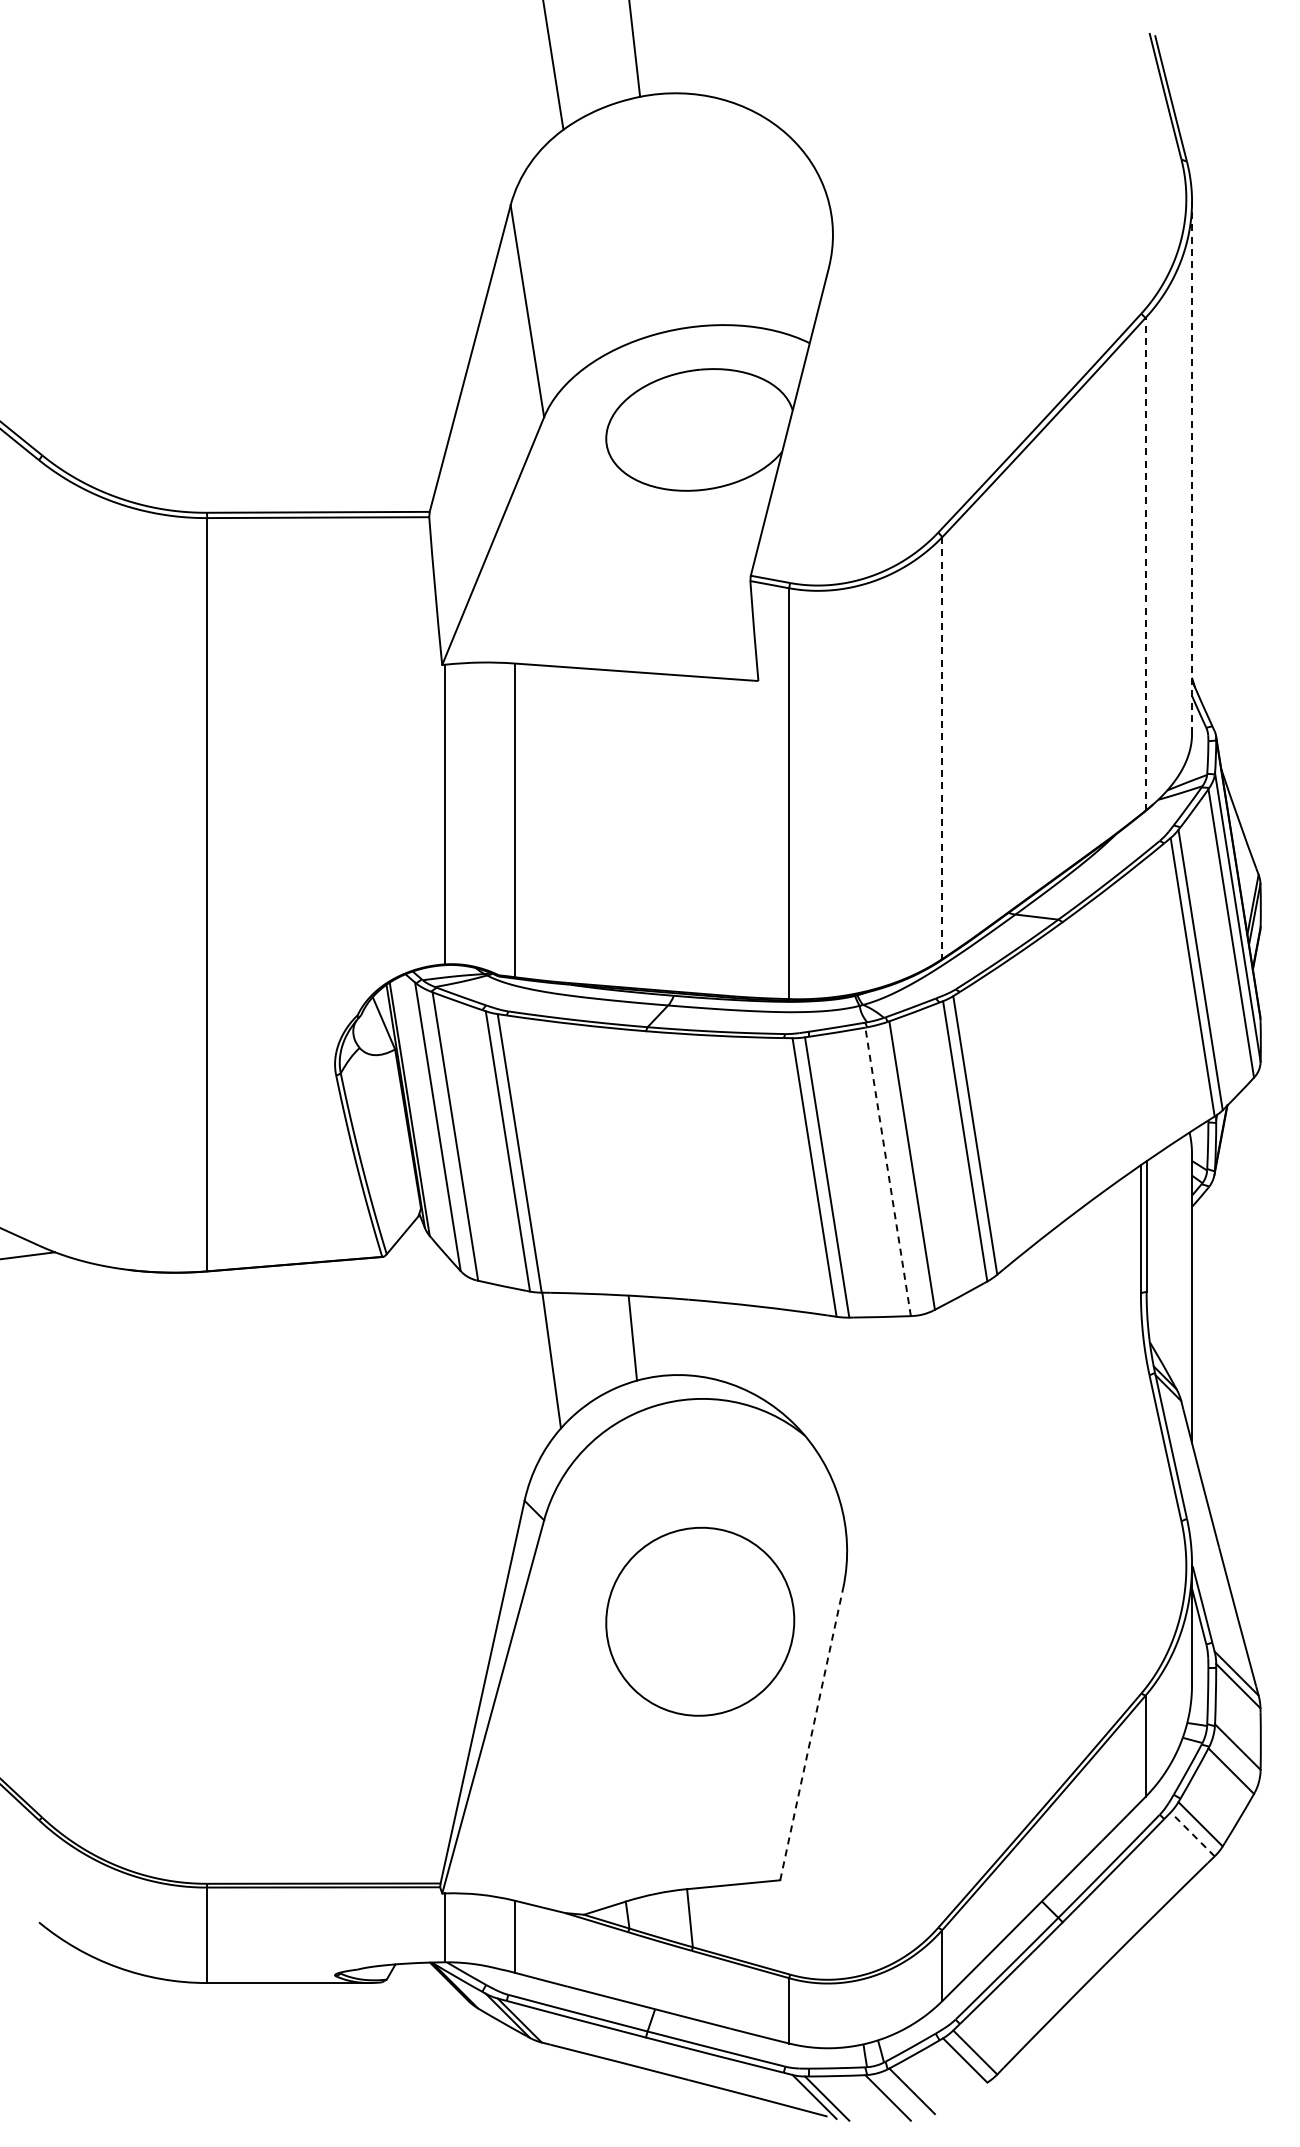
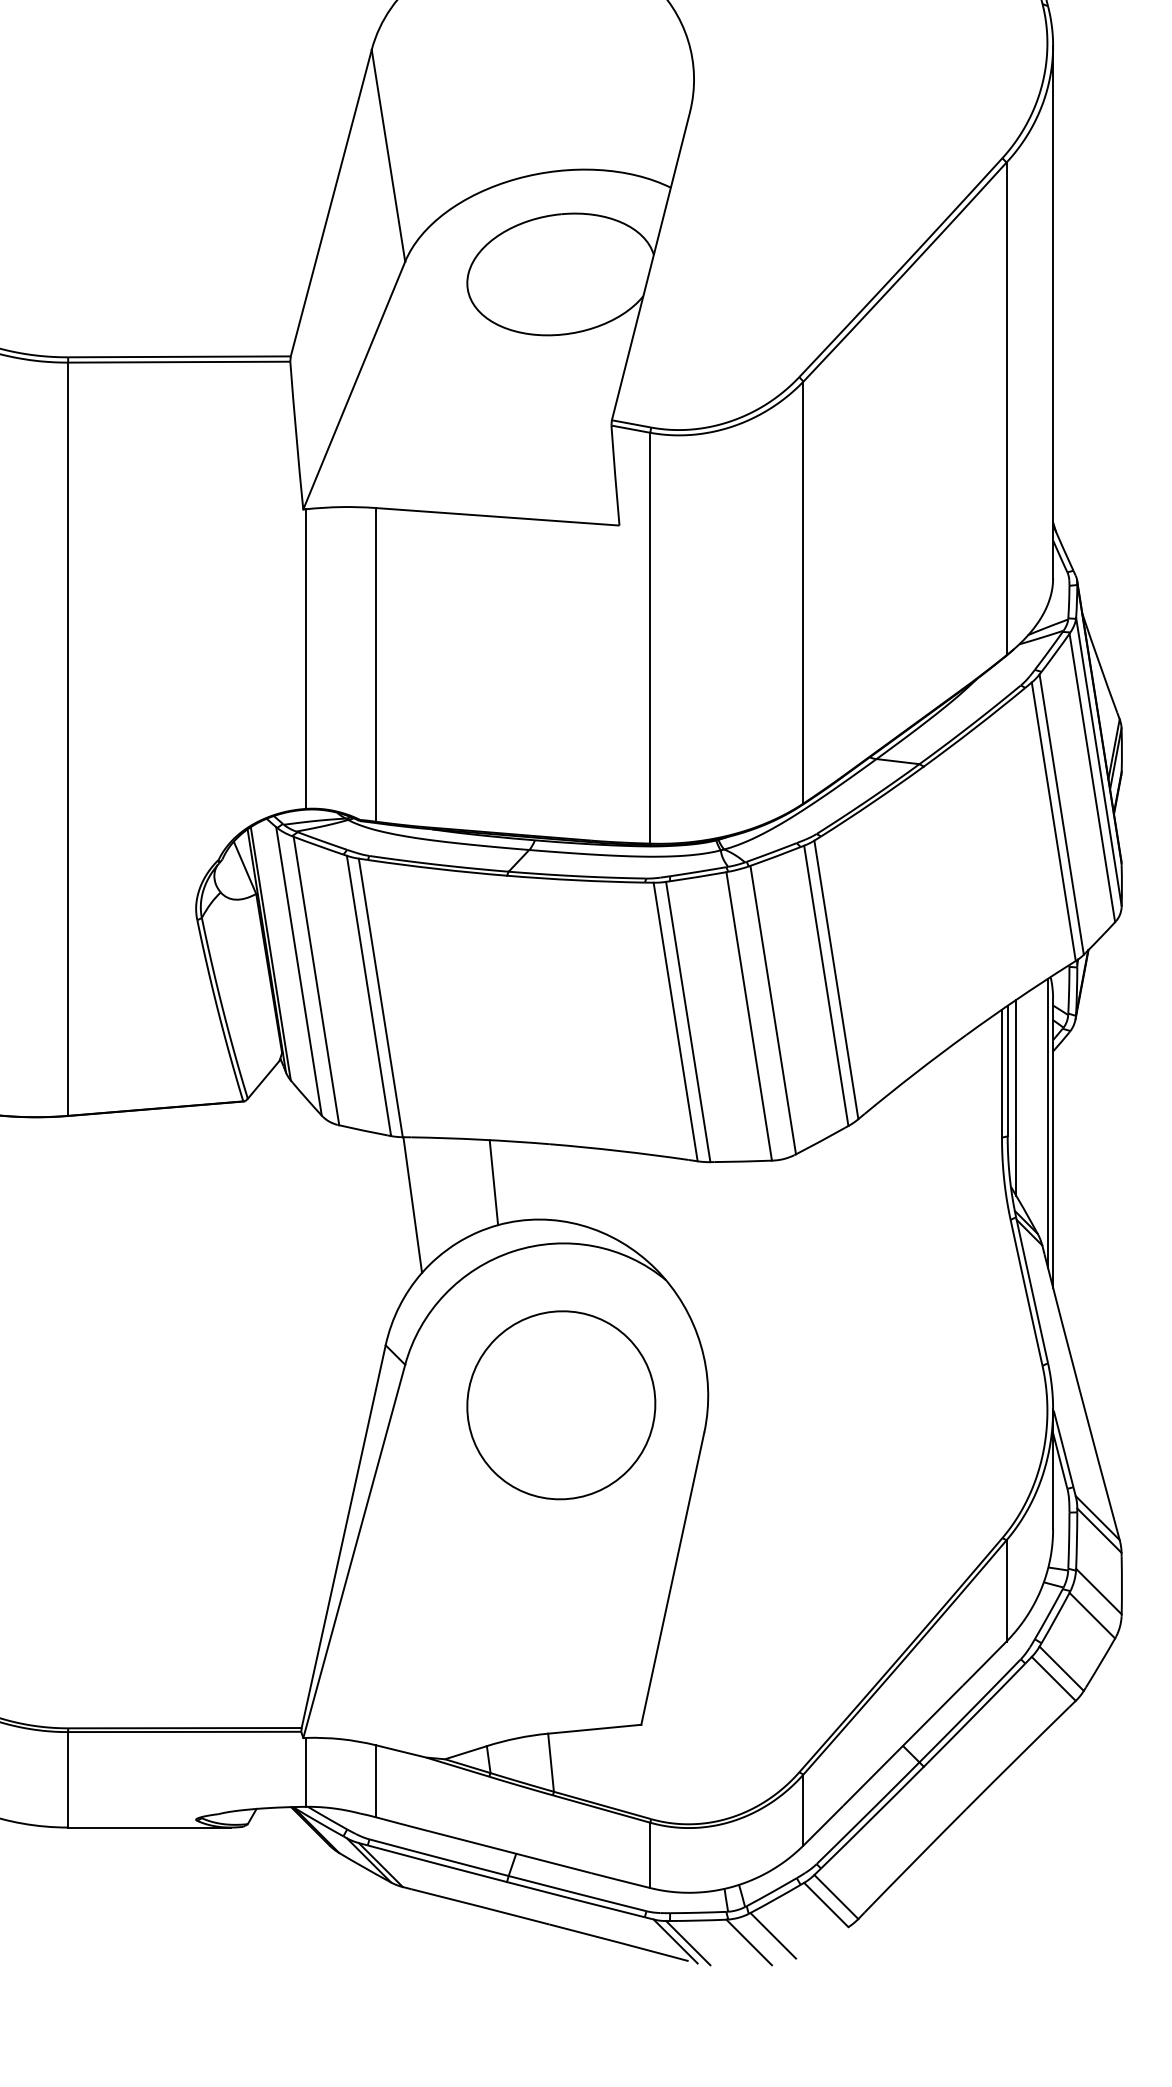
line: (1192, 467) -> (1053, 312), dashed -> solid
line: (1145, 563) -> (1006, 408), dashed -> solid
line: (942, 748) -> (803, 593), dashed -> solid
line: (888, 1171) -> (749, 1016), dashed -> solid
line: (1155, 1253) -> (1016, 1098), added
line: (1186, 1278) -> (1047, 1123), added
part: (700, 1621) -> (561, 1405), moved
line: (811, 1733) -> (672, 1578), dashed -> solid
line: (1192, 1834) -> (1053, 1679), dashed -> solid

